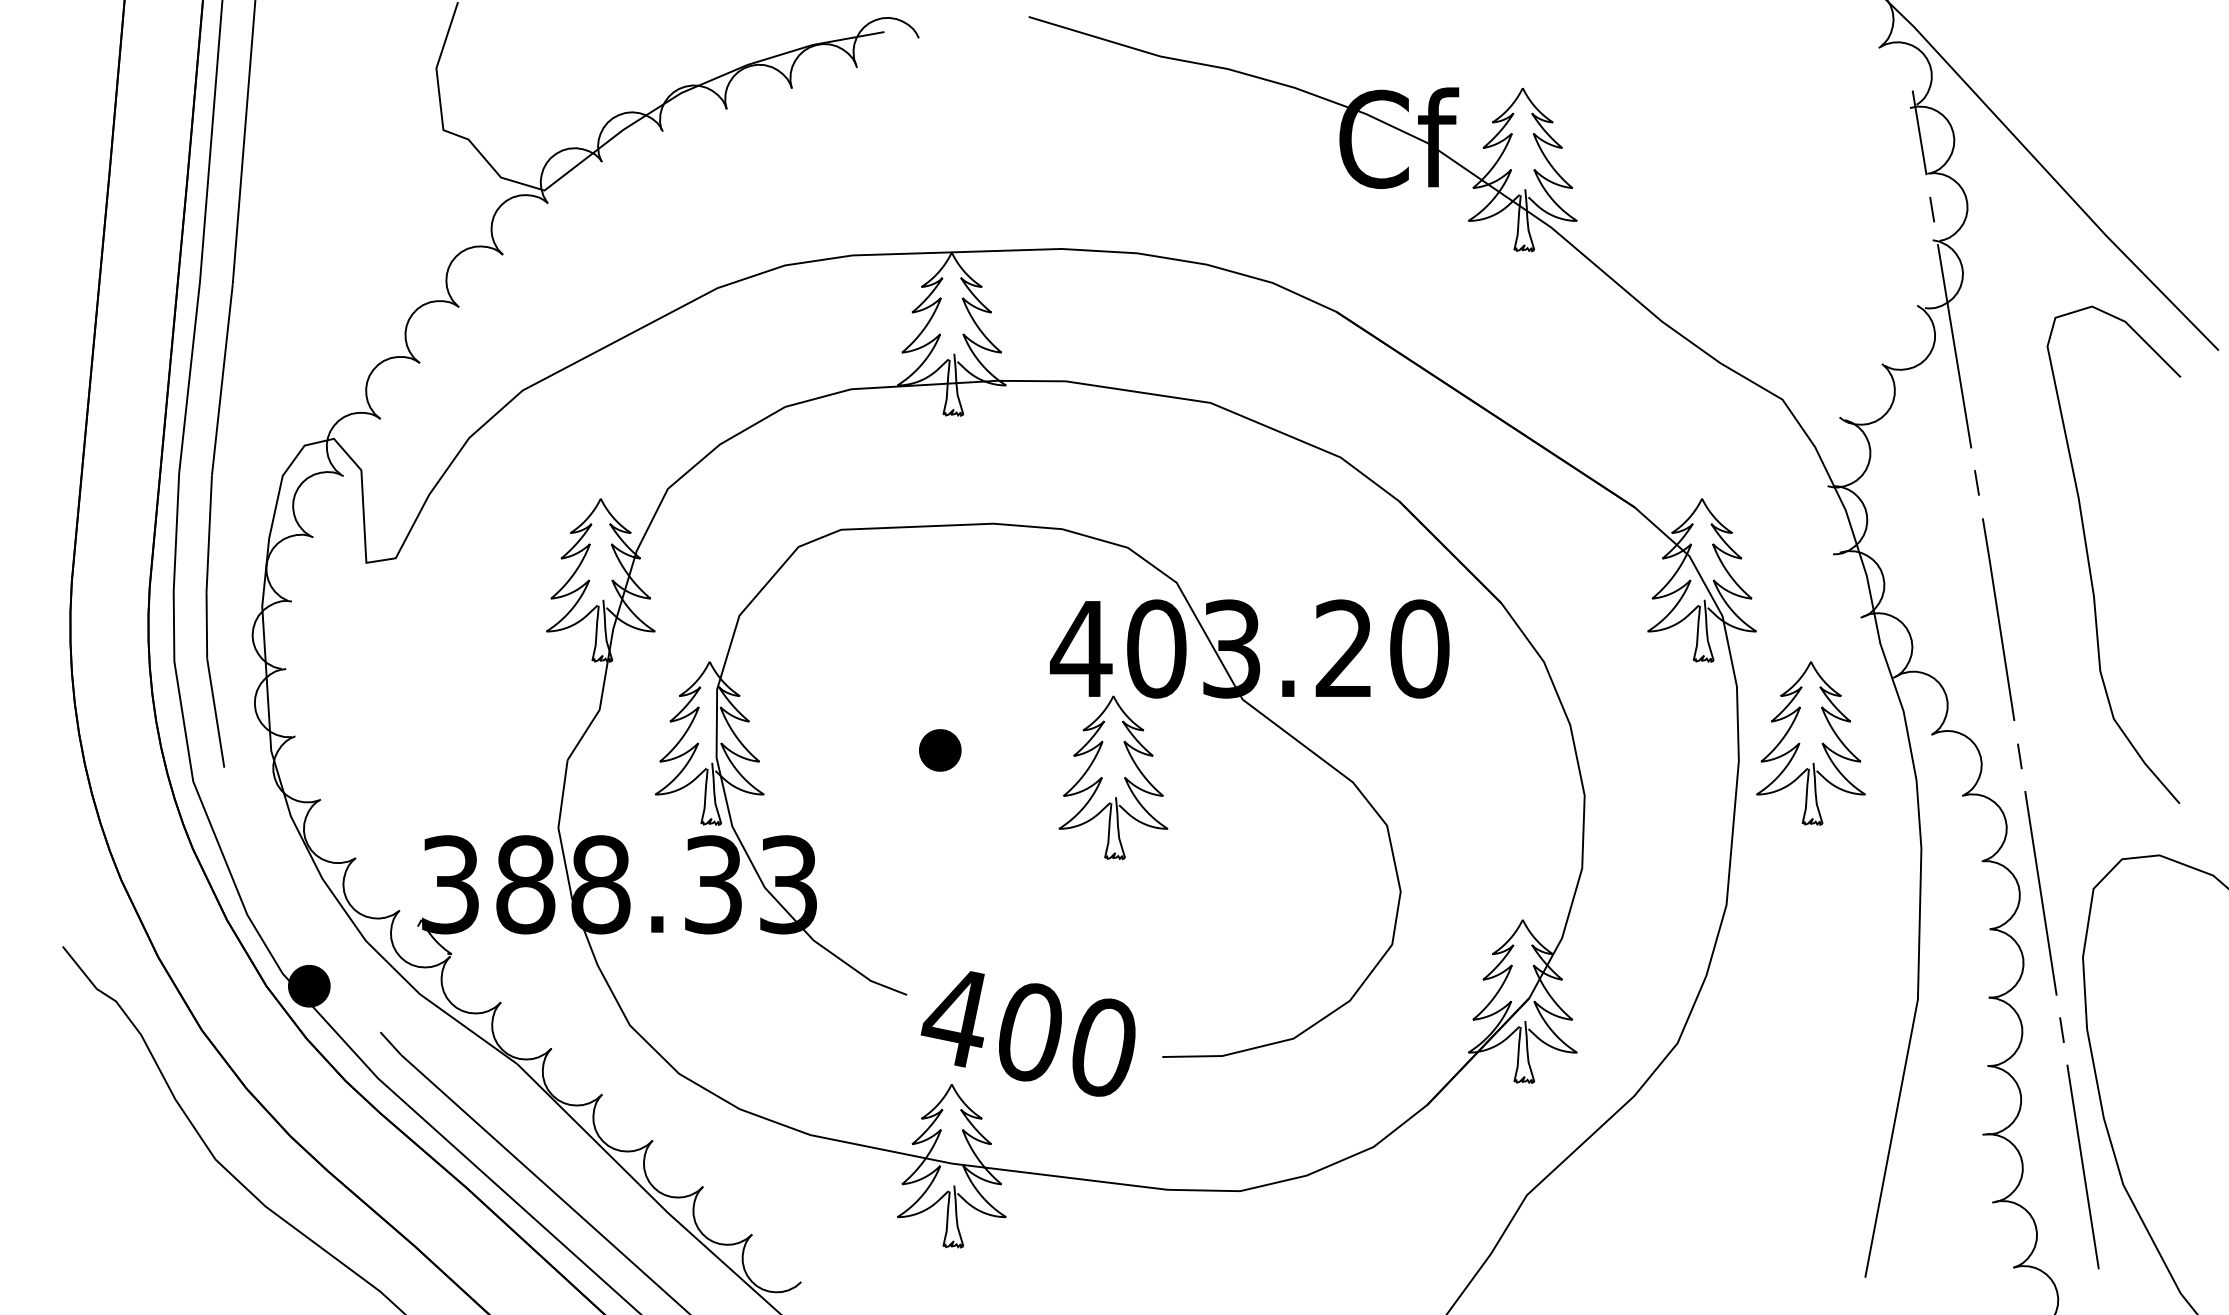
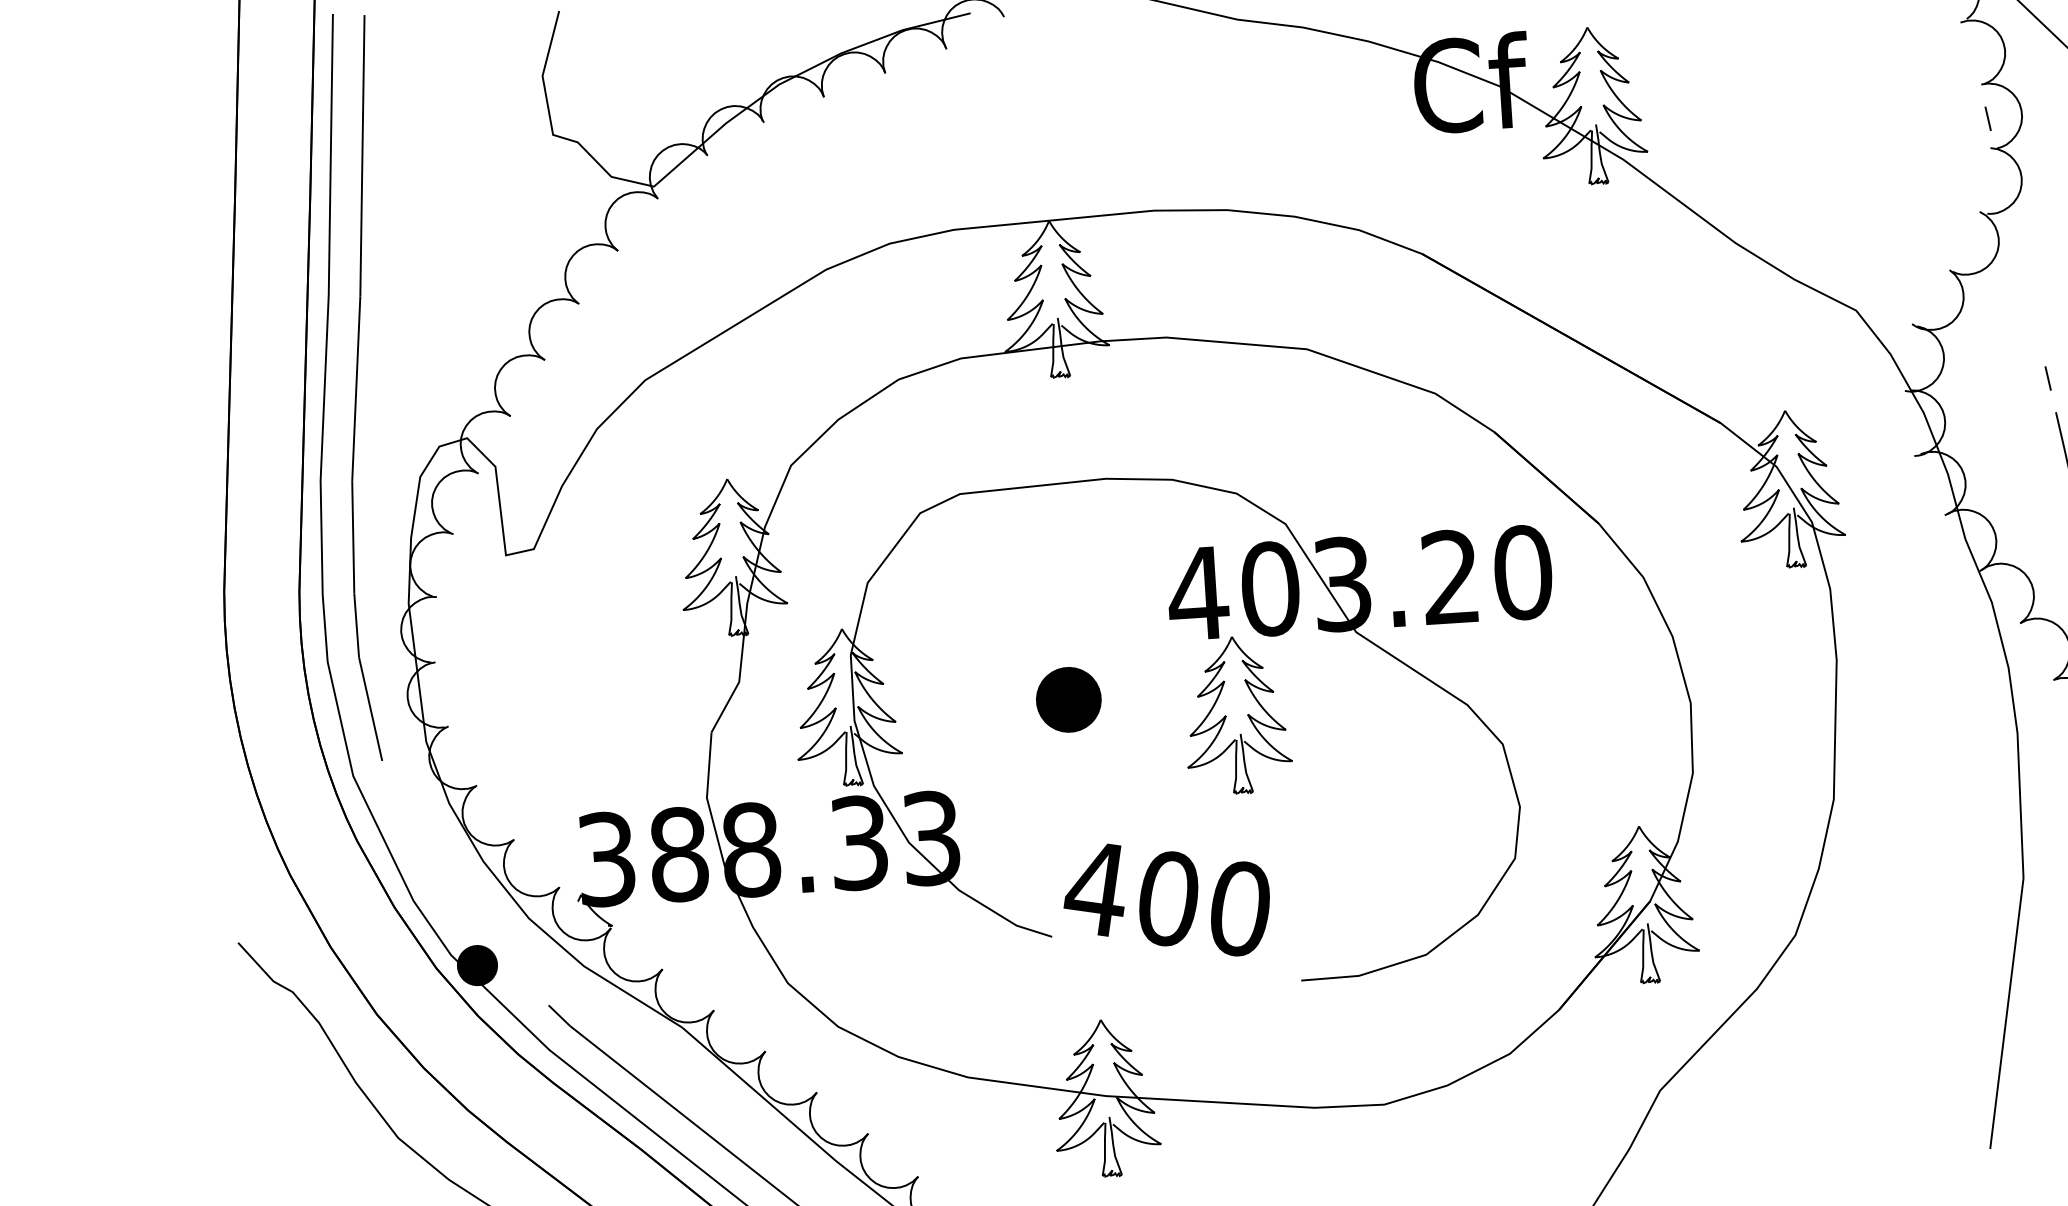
line: (1919, 132) -> (1971, 45), removed
line: (1954, 346) -> (2018, 248), removed
part: (1810, 743) -> (1904, 639), removed
part: (940, 750) -> (1069, 699), size x1.6
text: (1027, 1033) -> (1166, 900), moved

